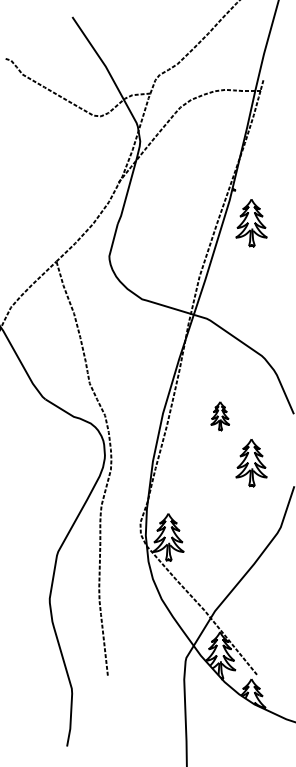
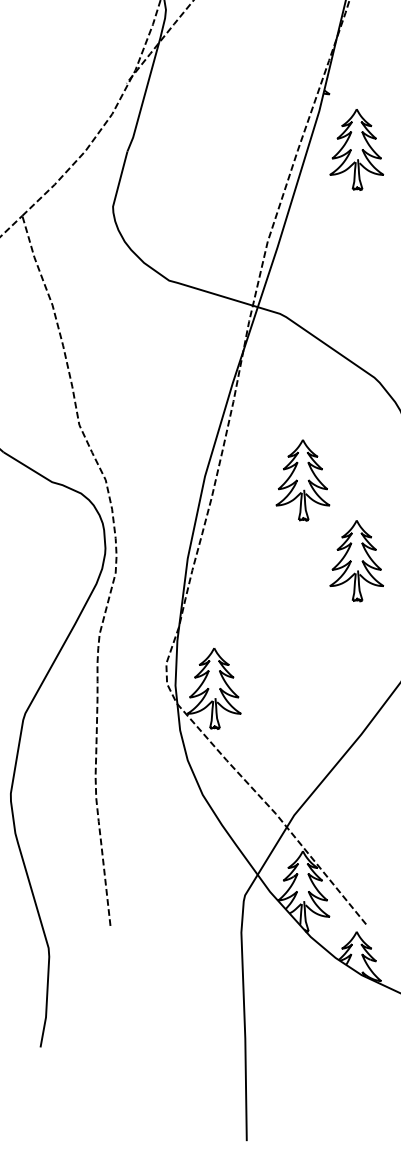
part: (220, 416) -> (303, 481), size x1.67

